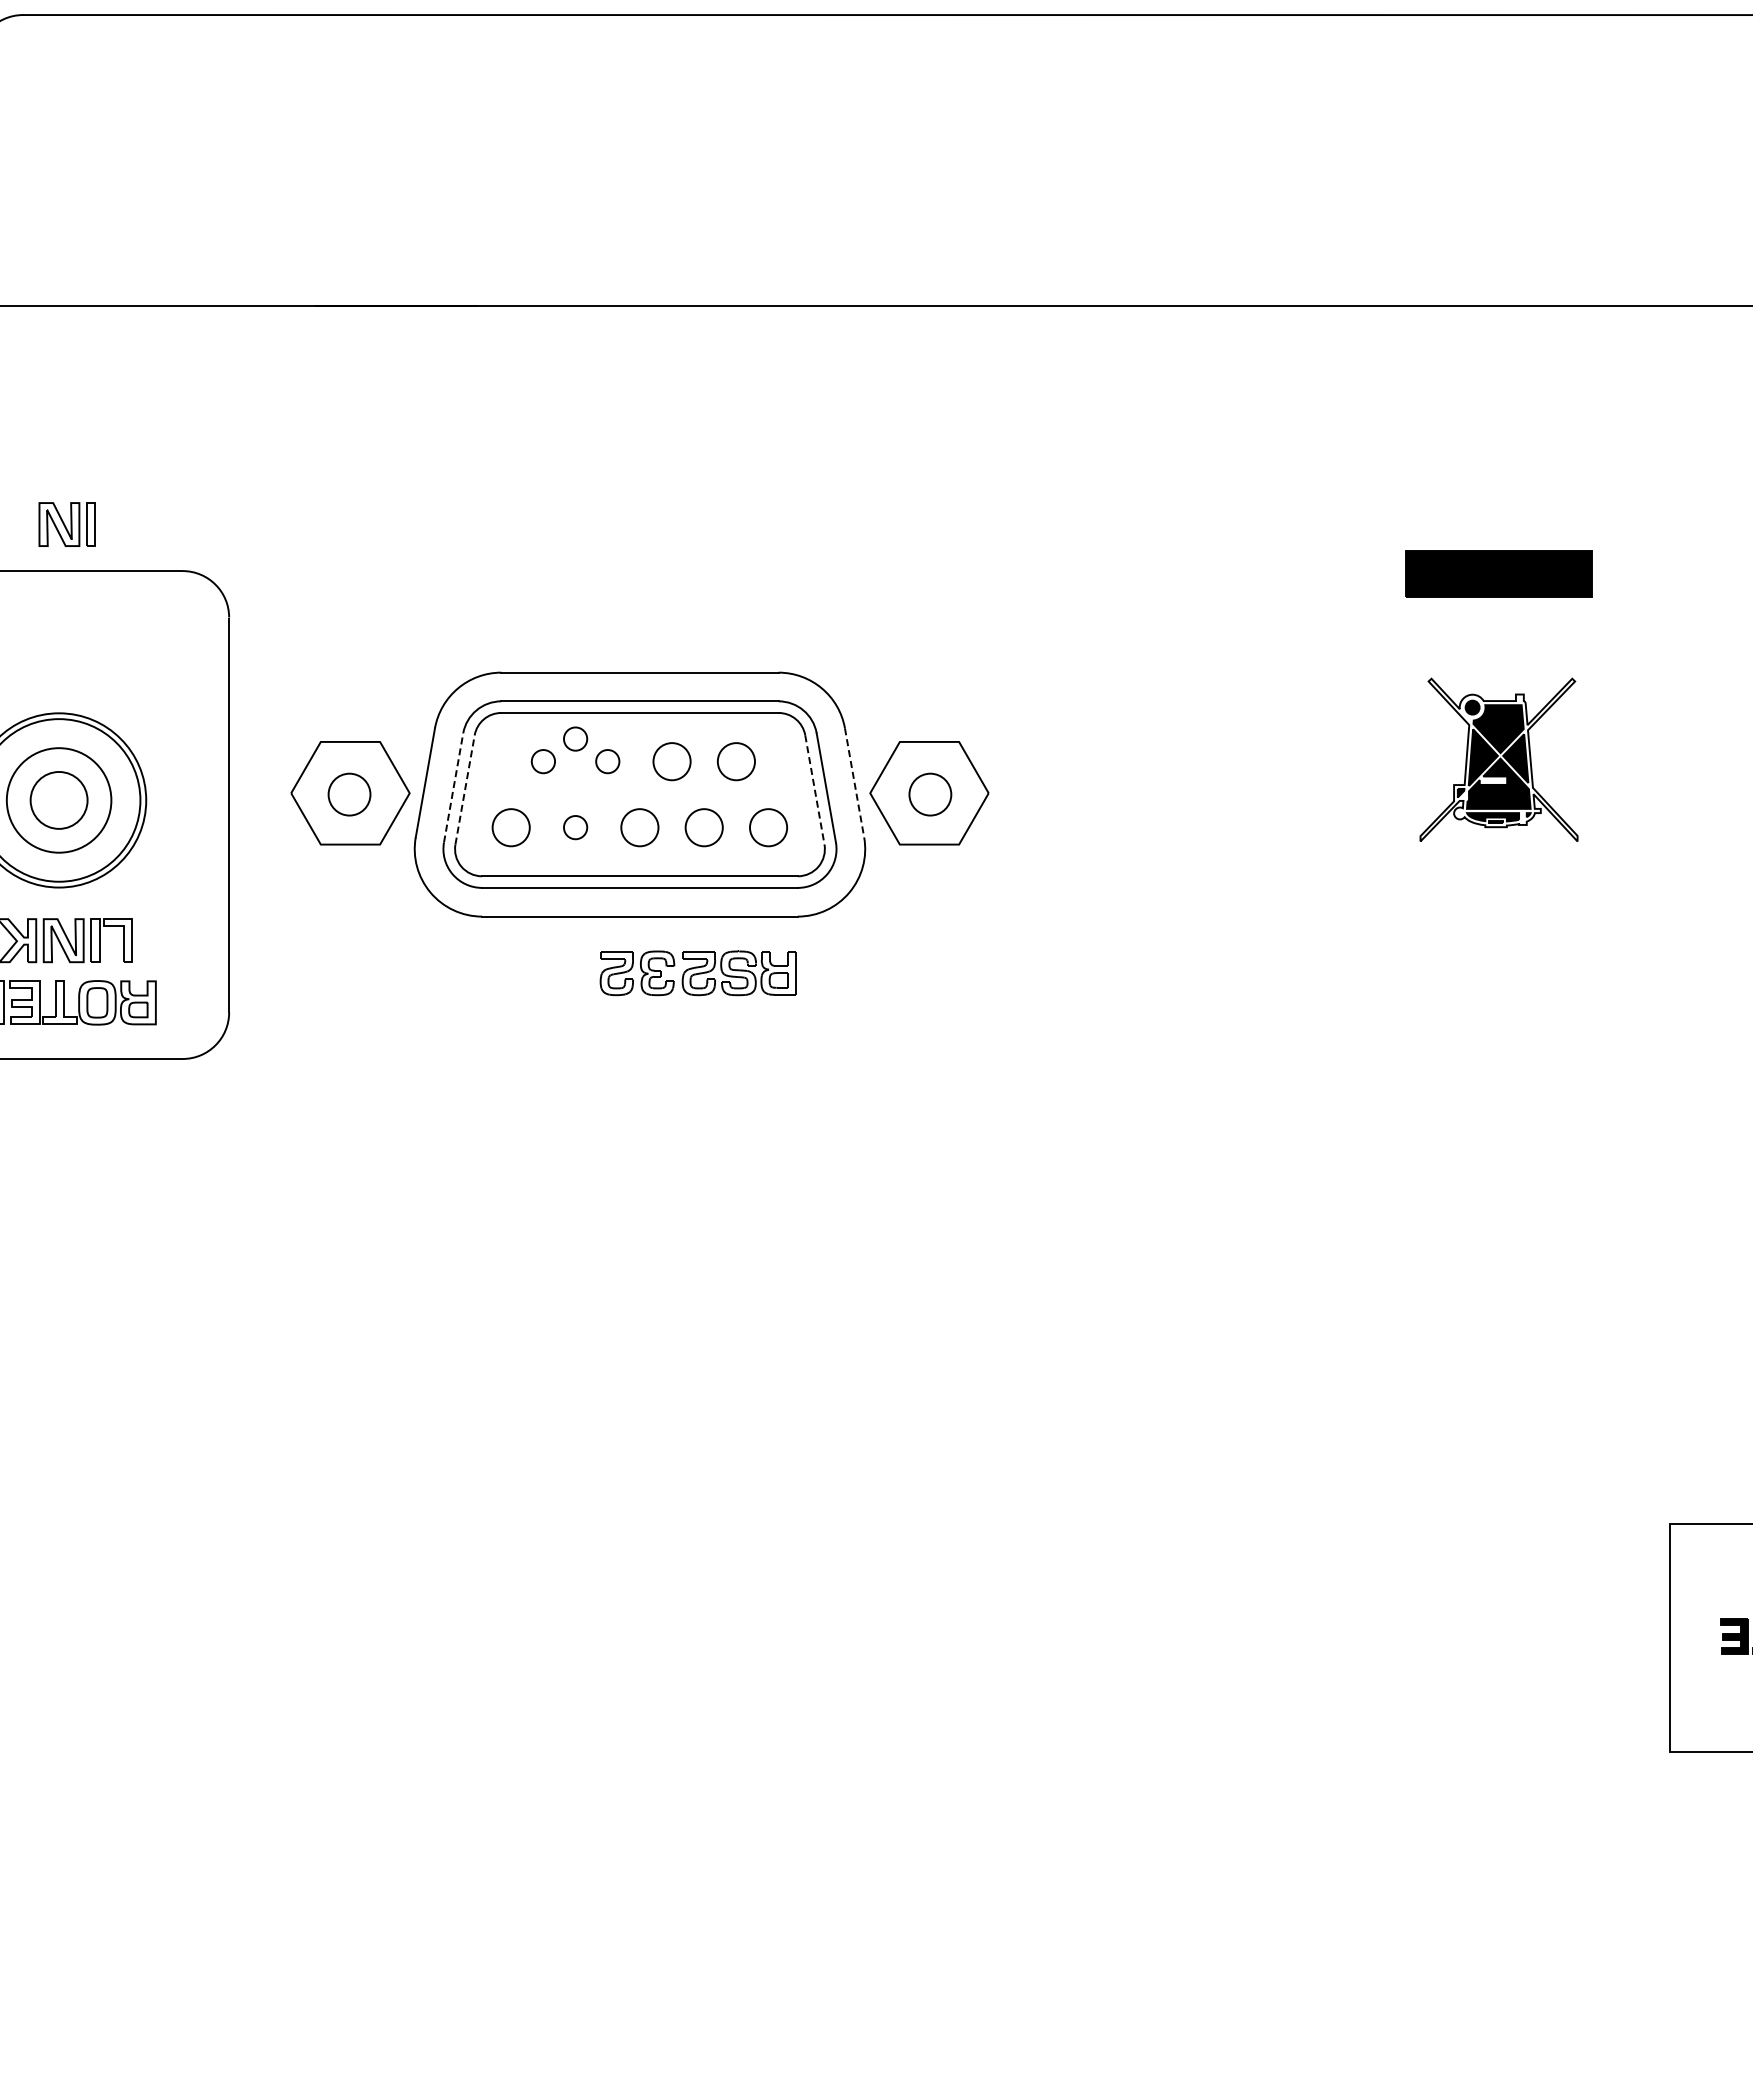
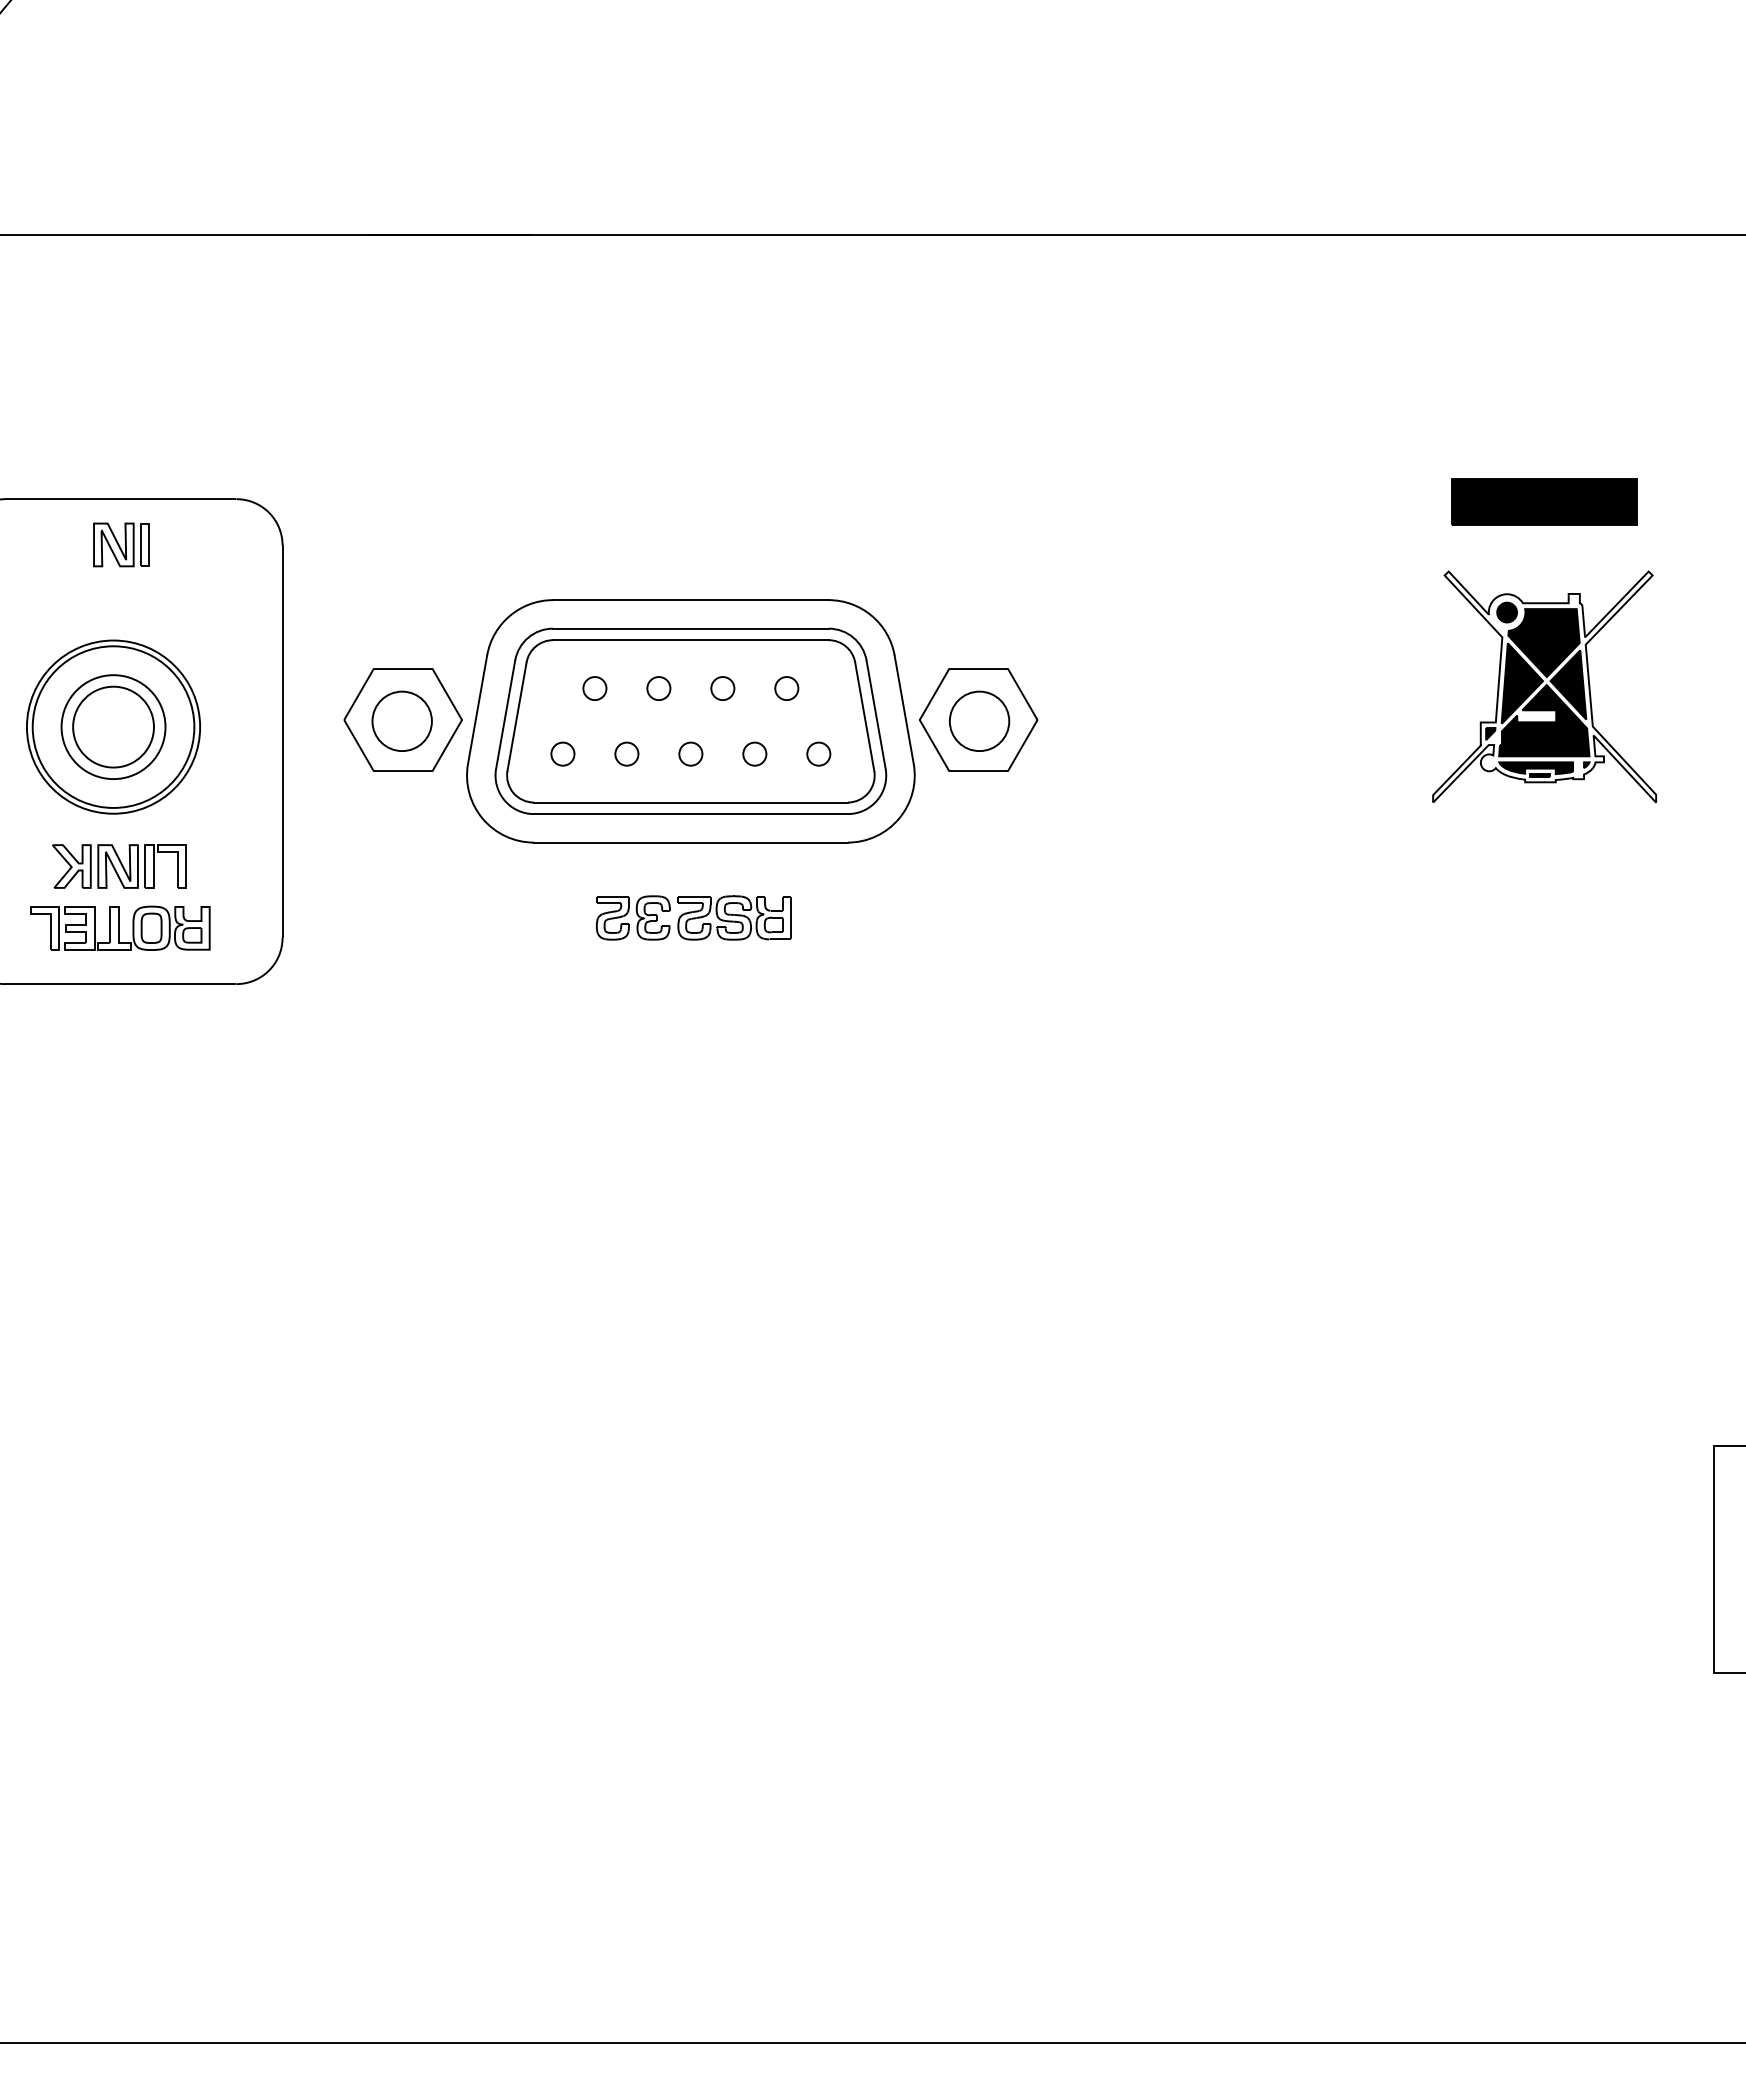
part: (67, 524) -> (121, 544), moved
circle: (575, 738) -> (626, 665), removed
part: (1498, 759) -> (1544, 686), size x1.43
circle: (671, 761) -> (722, 688), size x0.62
circle: (736, 761) -> (786, 688), size x0.62
line: (854, 783) -> (904, 710), dashed -> solid
line: (453, 787) -> (505, 714), dashed -> solid
line: (465, 789) -> (517, 716), dashed -> solid
line: (814, 790) -> (864, 717), dashed -> solid
circle: (348, 794) -> (401, 721), size x1.43
circle: (930, 794) -> (979, 721), size x1.43
circle: (59, 799) -> (113, 726), size x1.43
circle: (510, 826) -> (562, 753), size x0.62
circle: (639, 826) -> (690, 753), size x0.62
circle: (703, 826) -> (754, 753), size x0.62
circle: (768, 826) -> (818, 753), size x0.62
part: (697, 972) -> (693, 917), moved

